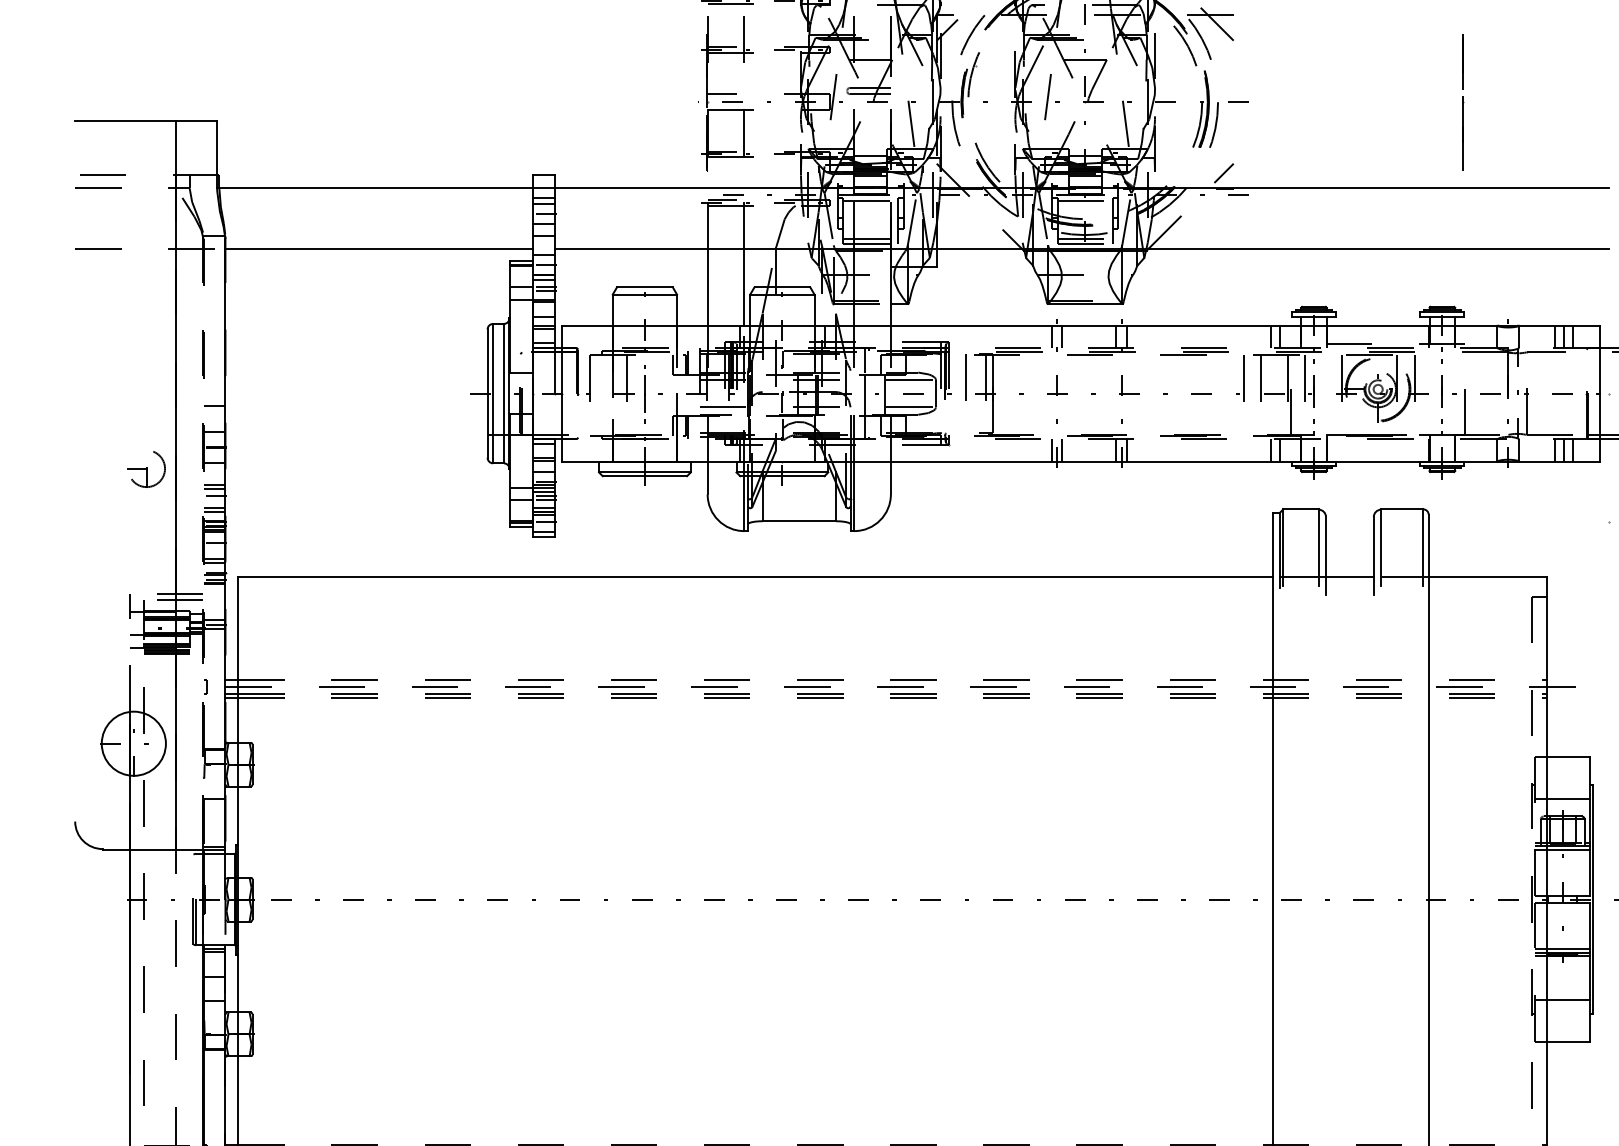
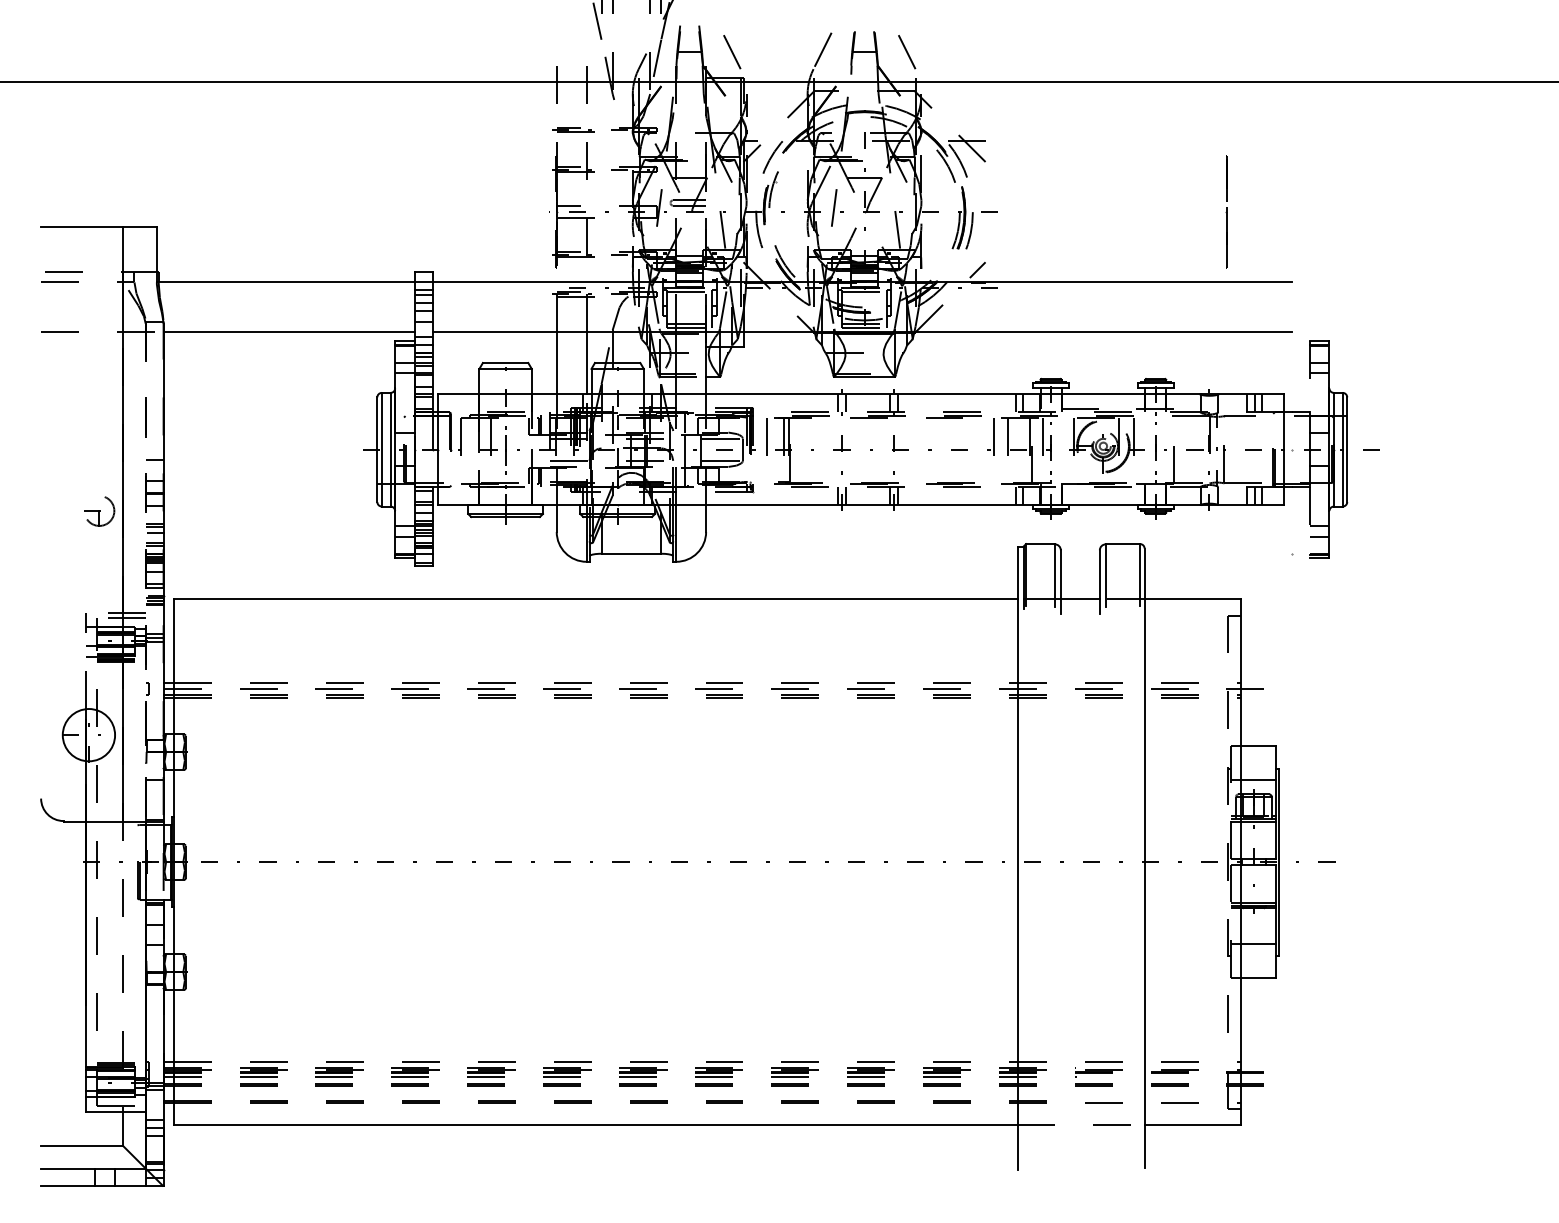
line: (1462, 101) -> (1226, 211), moved

